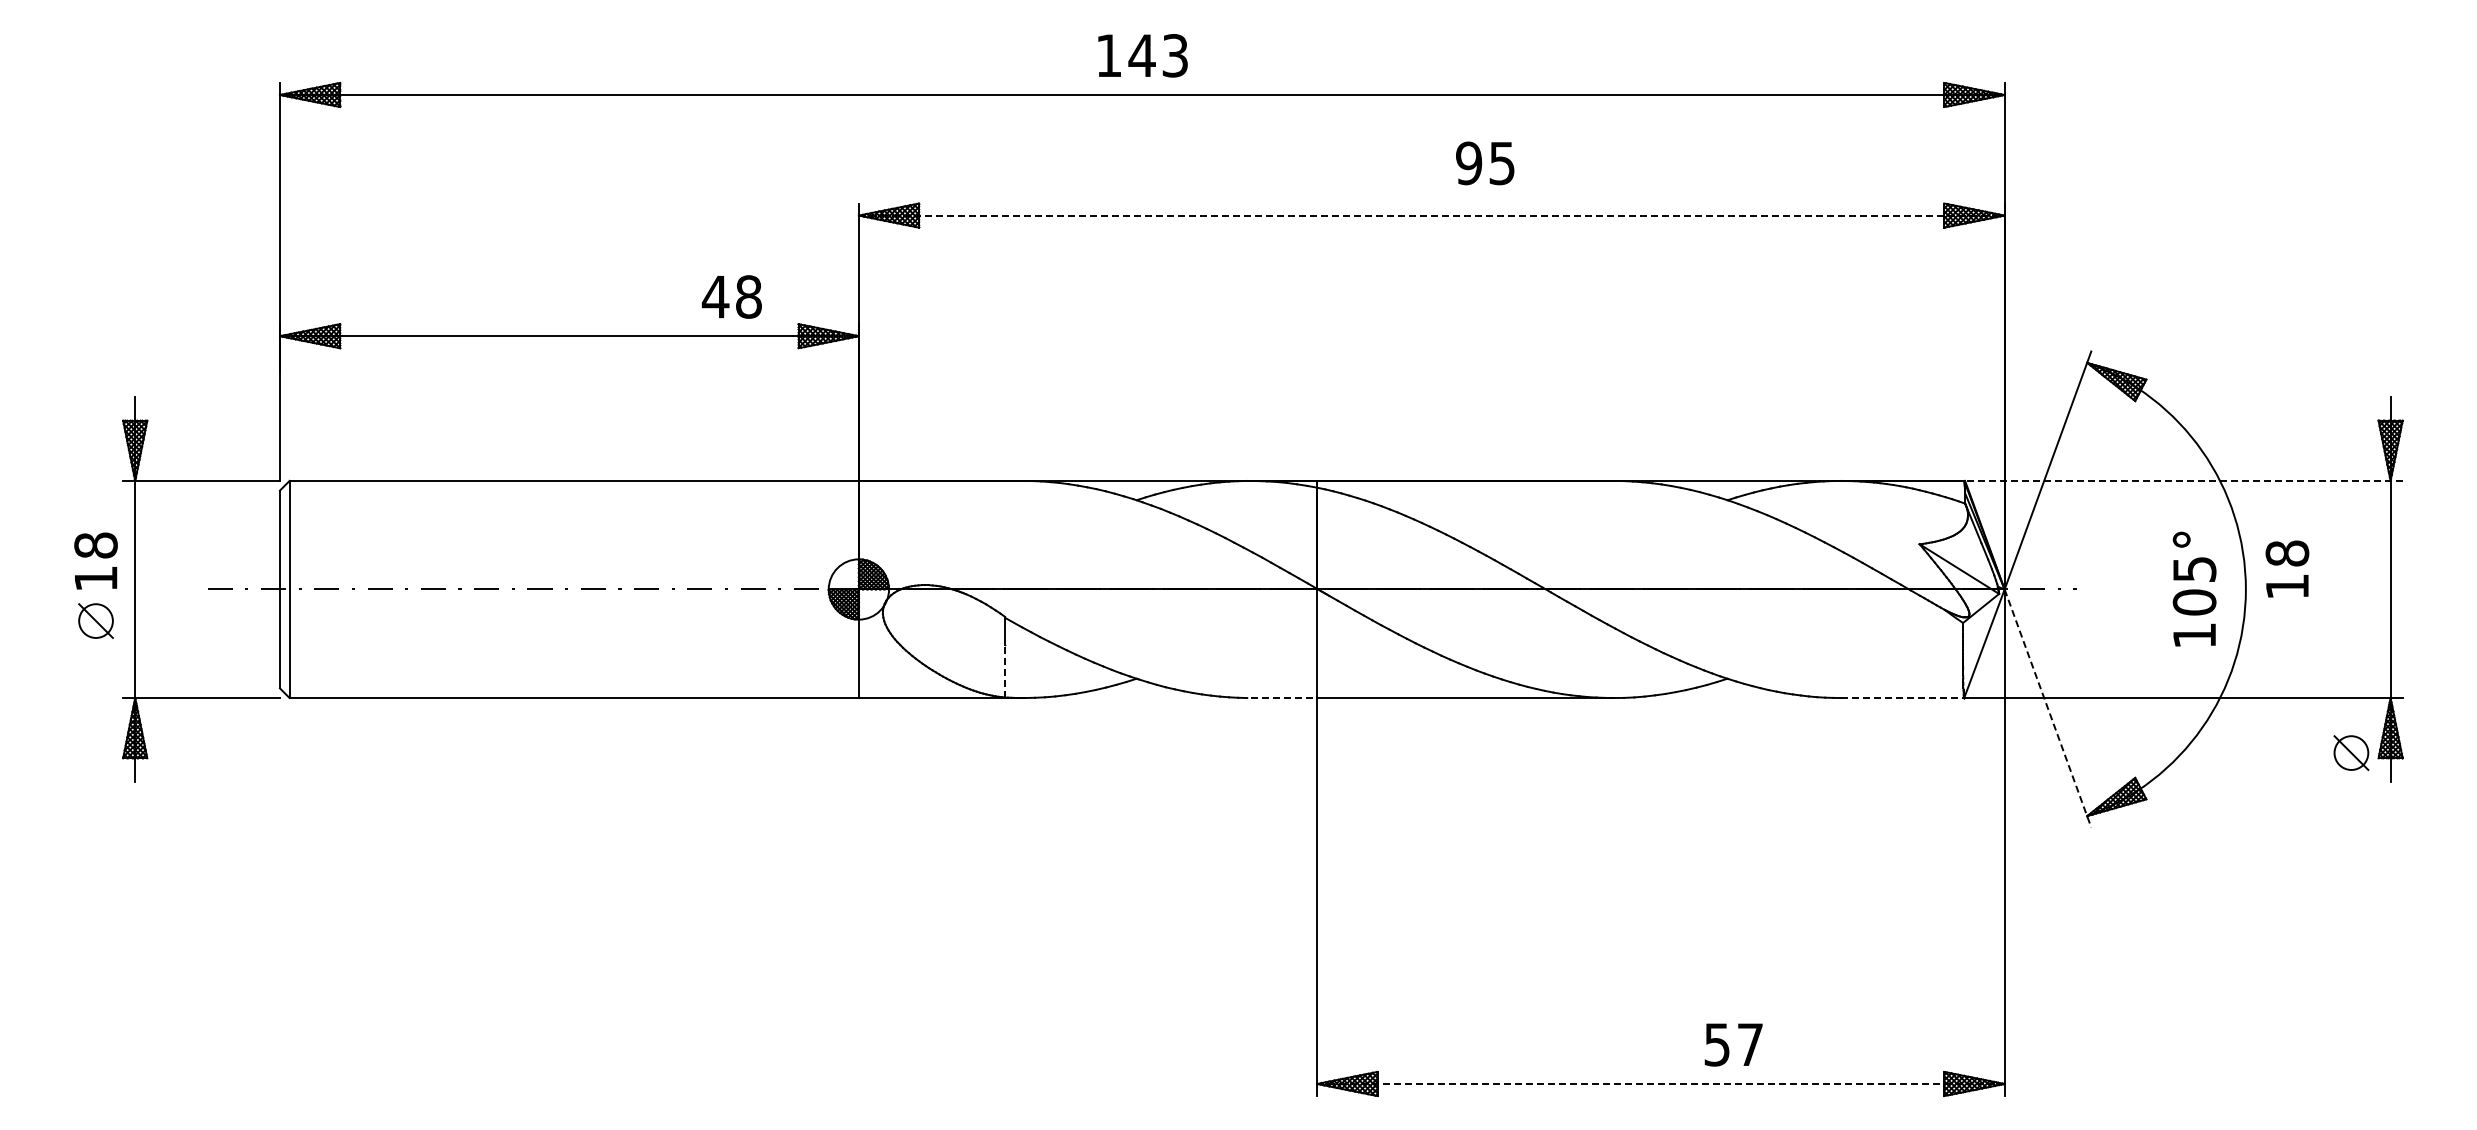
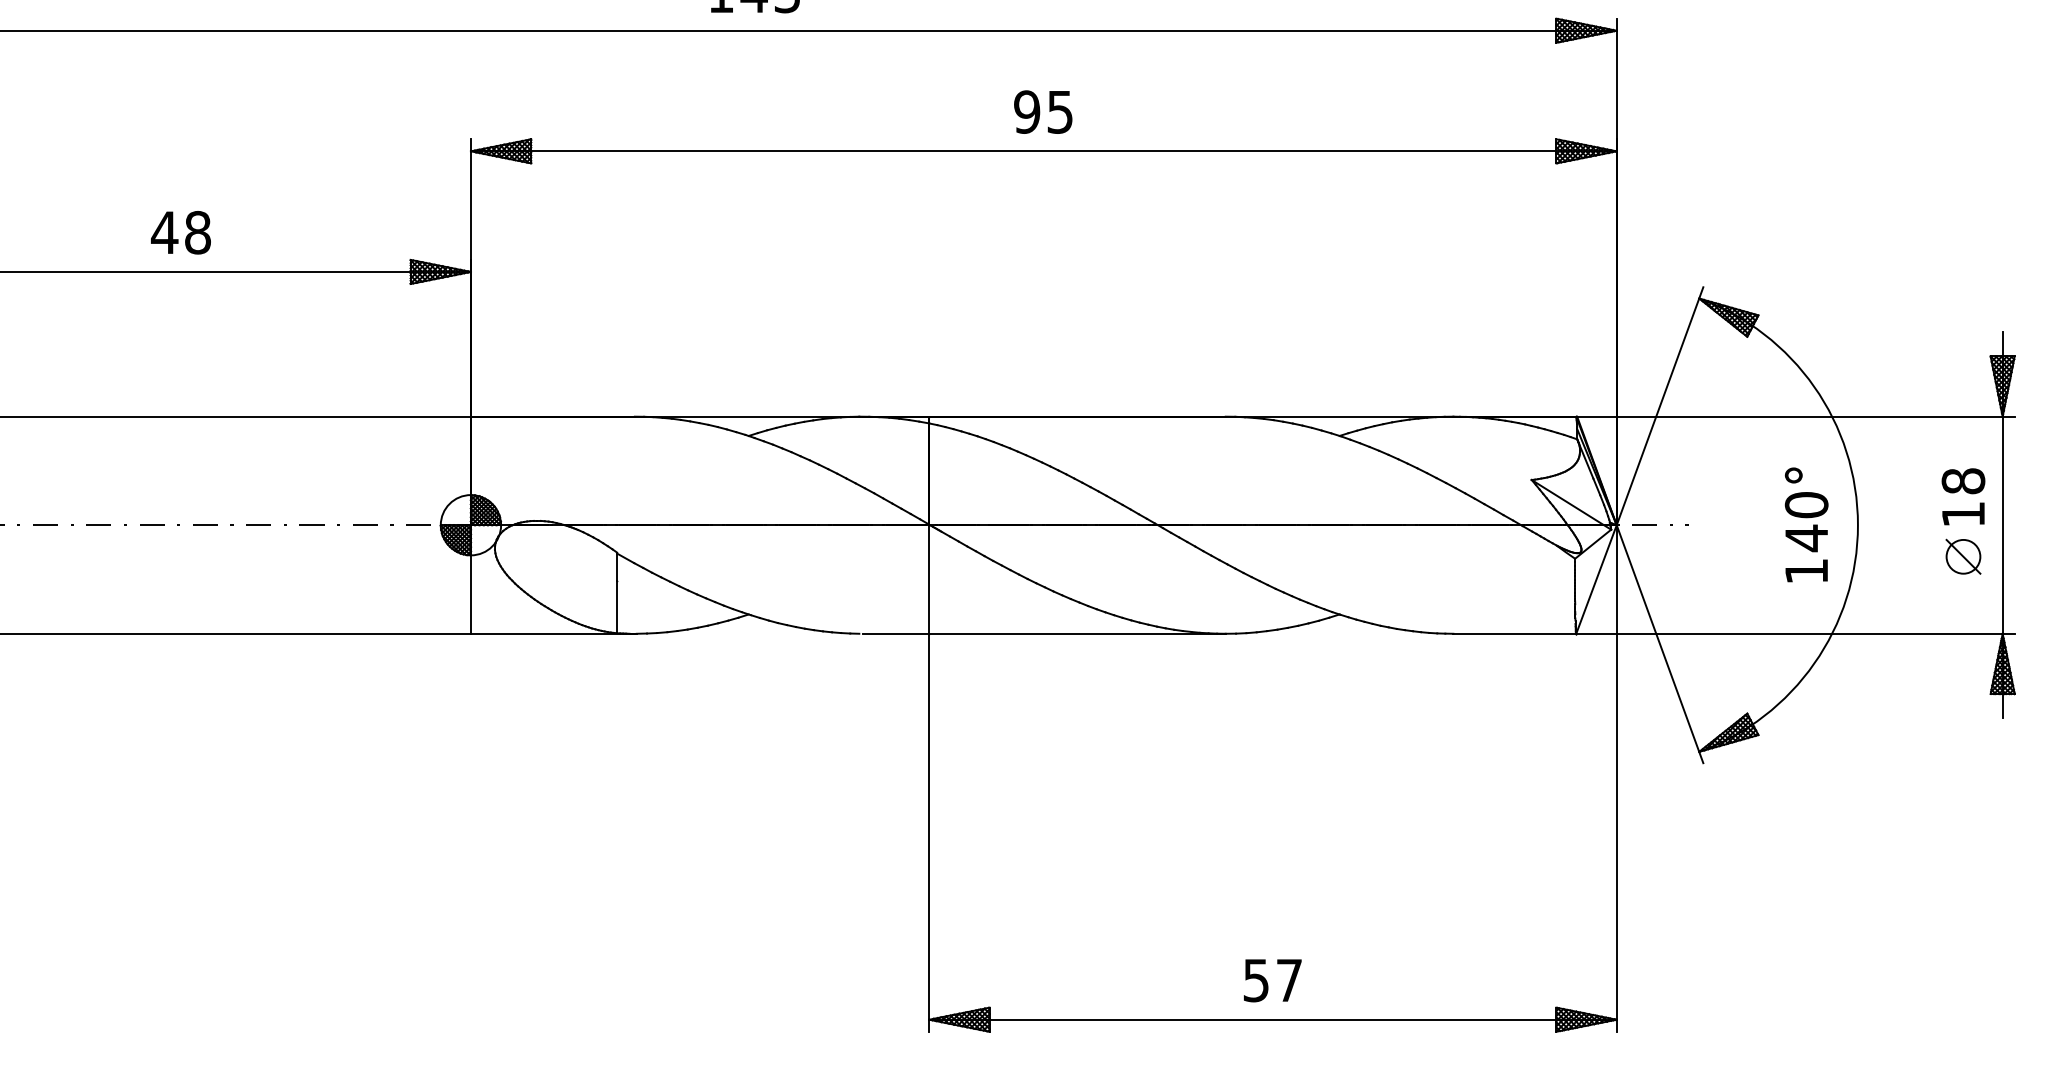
text: (1485, 163) -> (1043, 112), moved
line: (1431, 215) -> (1043, 151), dashed -> solid
text: (731, 296) -> (180, 232), moved
line: (2183, 480) -> (1795, 416), dashed -> solid
text: (2287, 568) -> (1963, 496), moved
text: (2194, 586) -> (1806, 522), 105° -> 140°
line: (1005, 670) -> (617, 606), dashed -> solid
line: (1284, 698) -> (896, 634), dashed -> solid
line: (1903, 698) -> (1515, 634), dashed -> solid
line: (2047, 708) -> (1659, 644), dashed -> solid
part: (2351, 752) -> (1963, 556), moved
text: (1733, 1044) -> (1272, 980), moved
line: (1660, 1083) -> (1272, 1019), dashed -> solid

